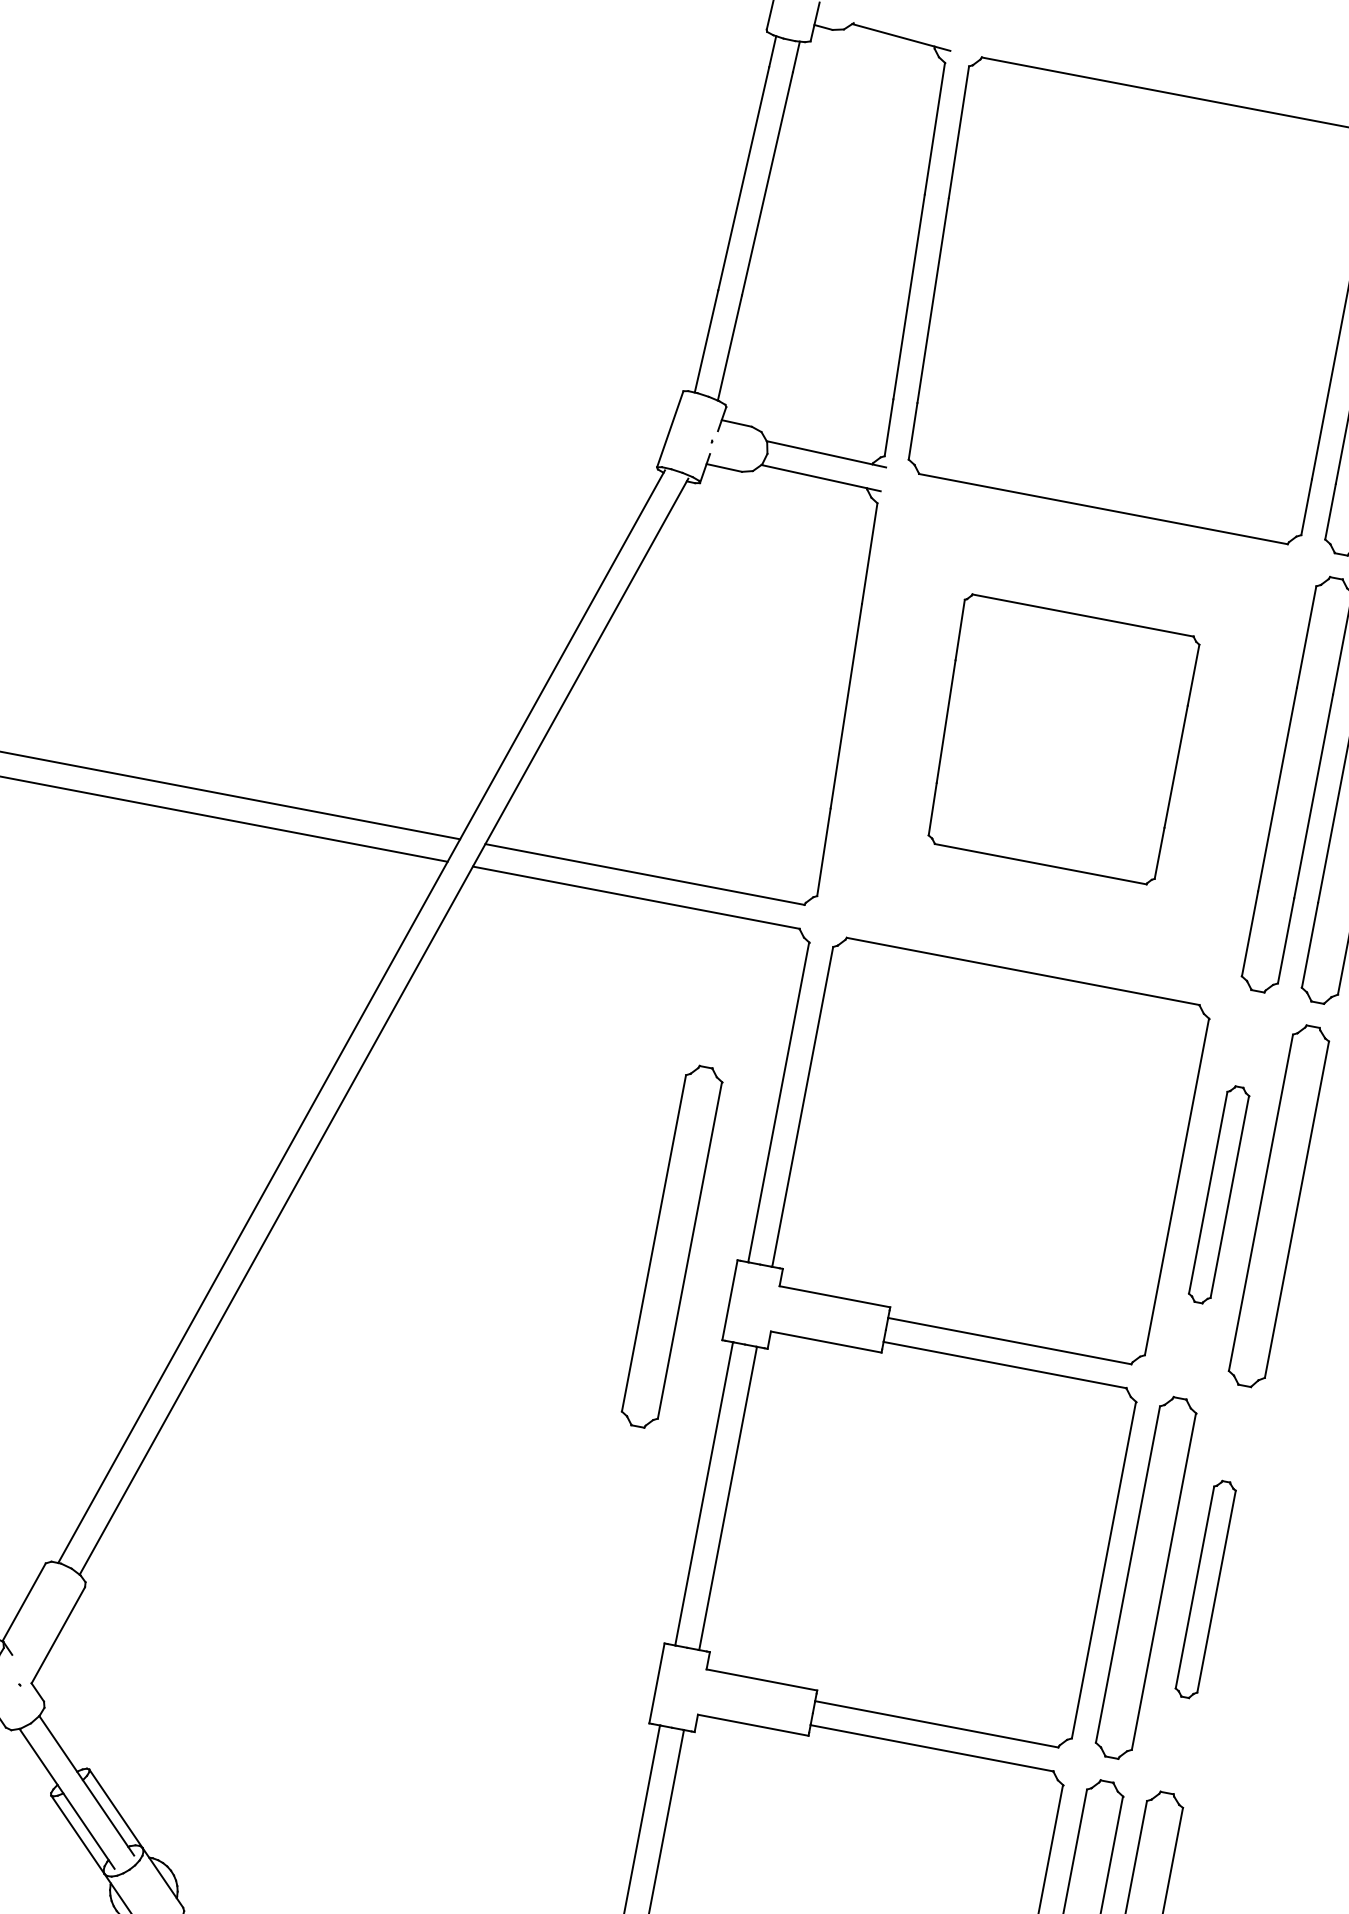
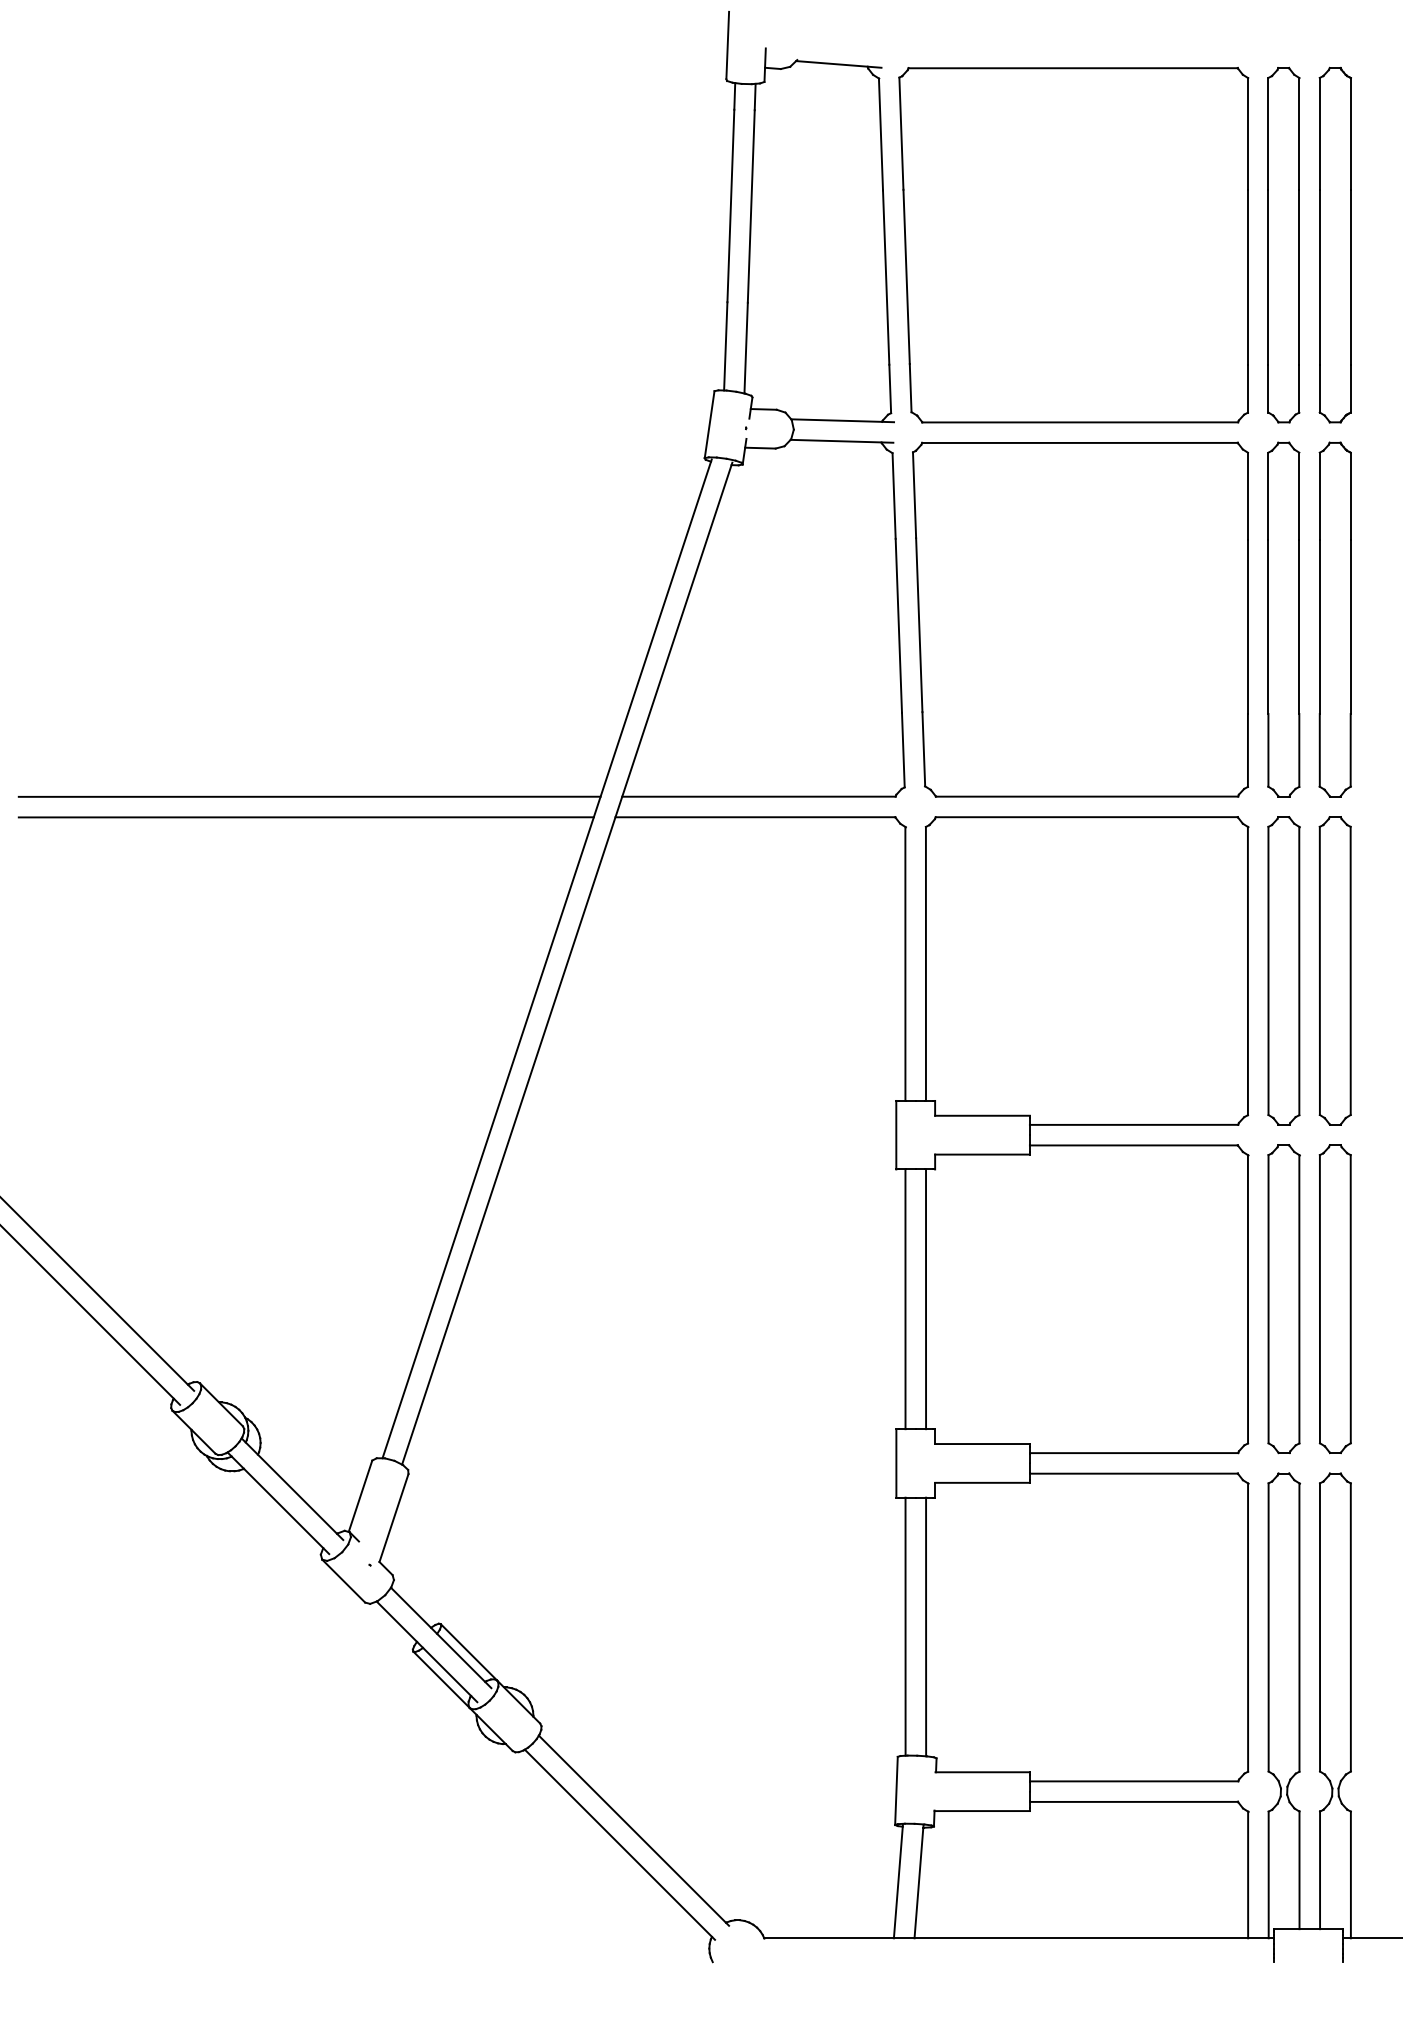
part: (1059, 739) -> (1080, 619), size x1.67
part: (1218, 1194) -> (1283, 970), size x1.67
part: (671, 1247) -> (839, 1100), removed
part: (1204, 1589) -> (1334, 1299), size x1.67

